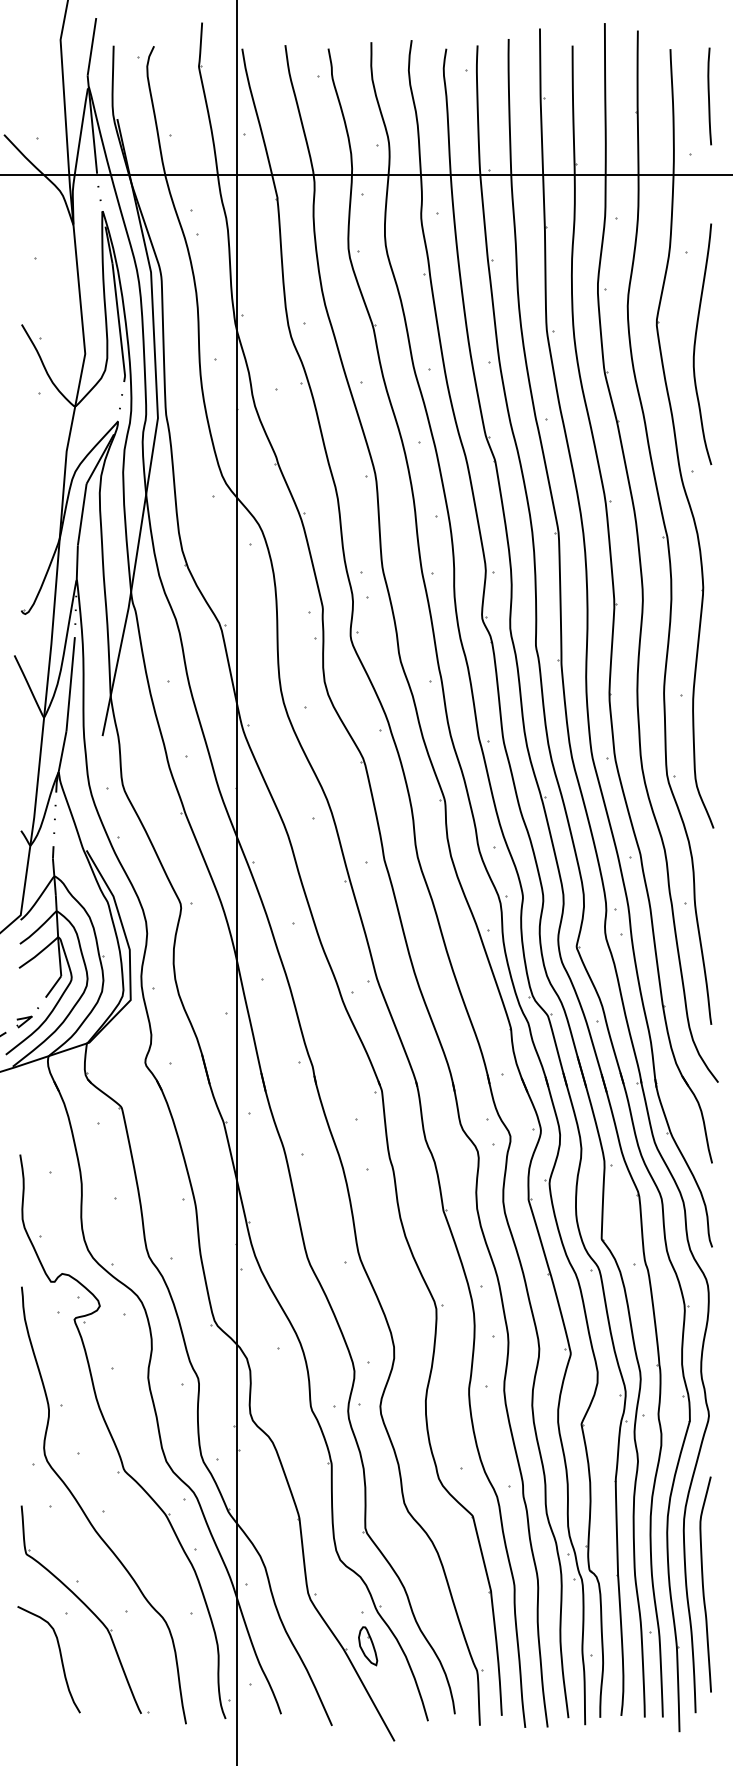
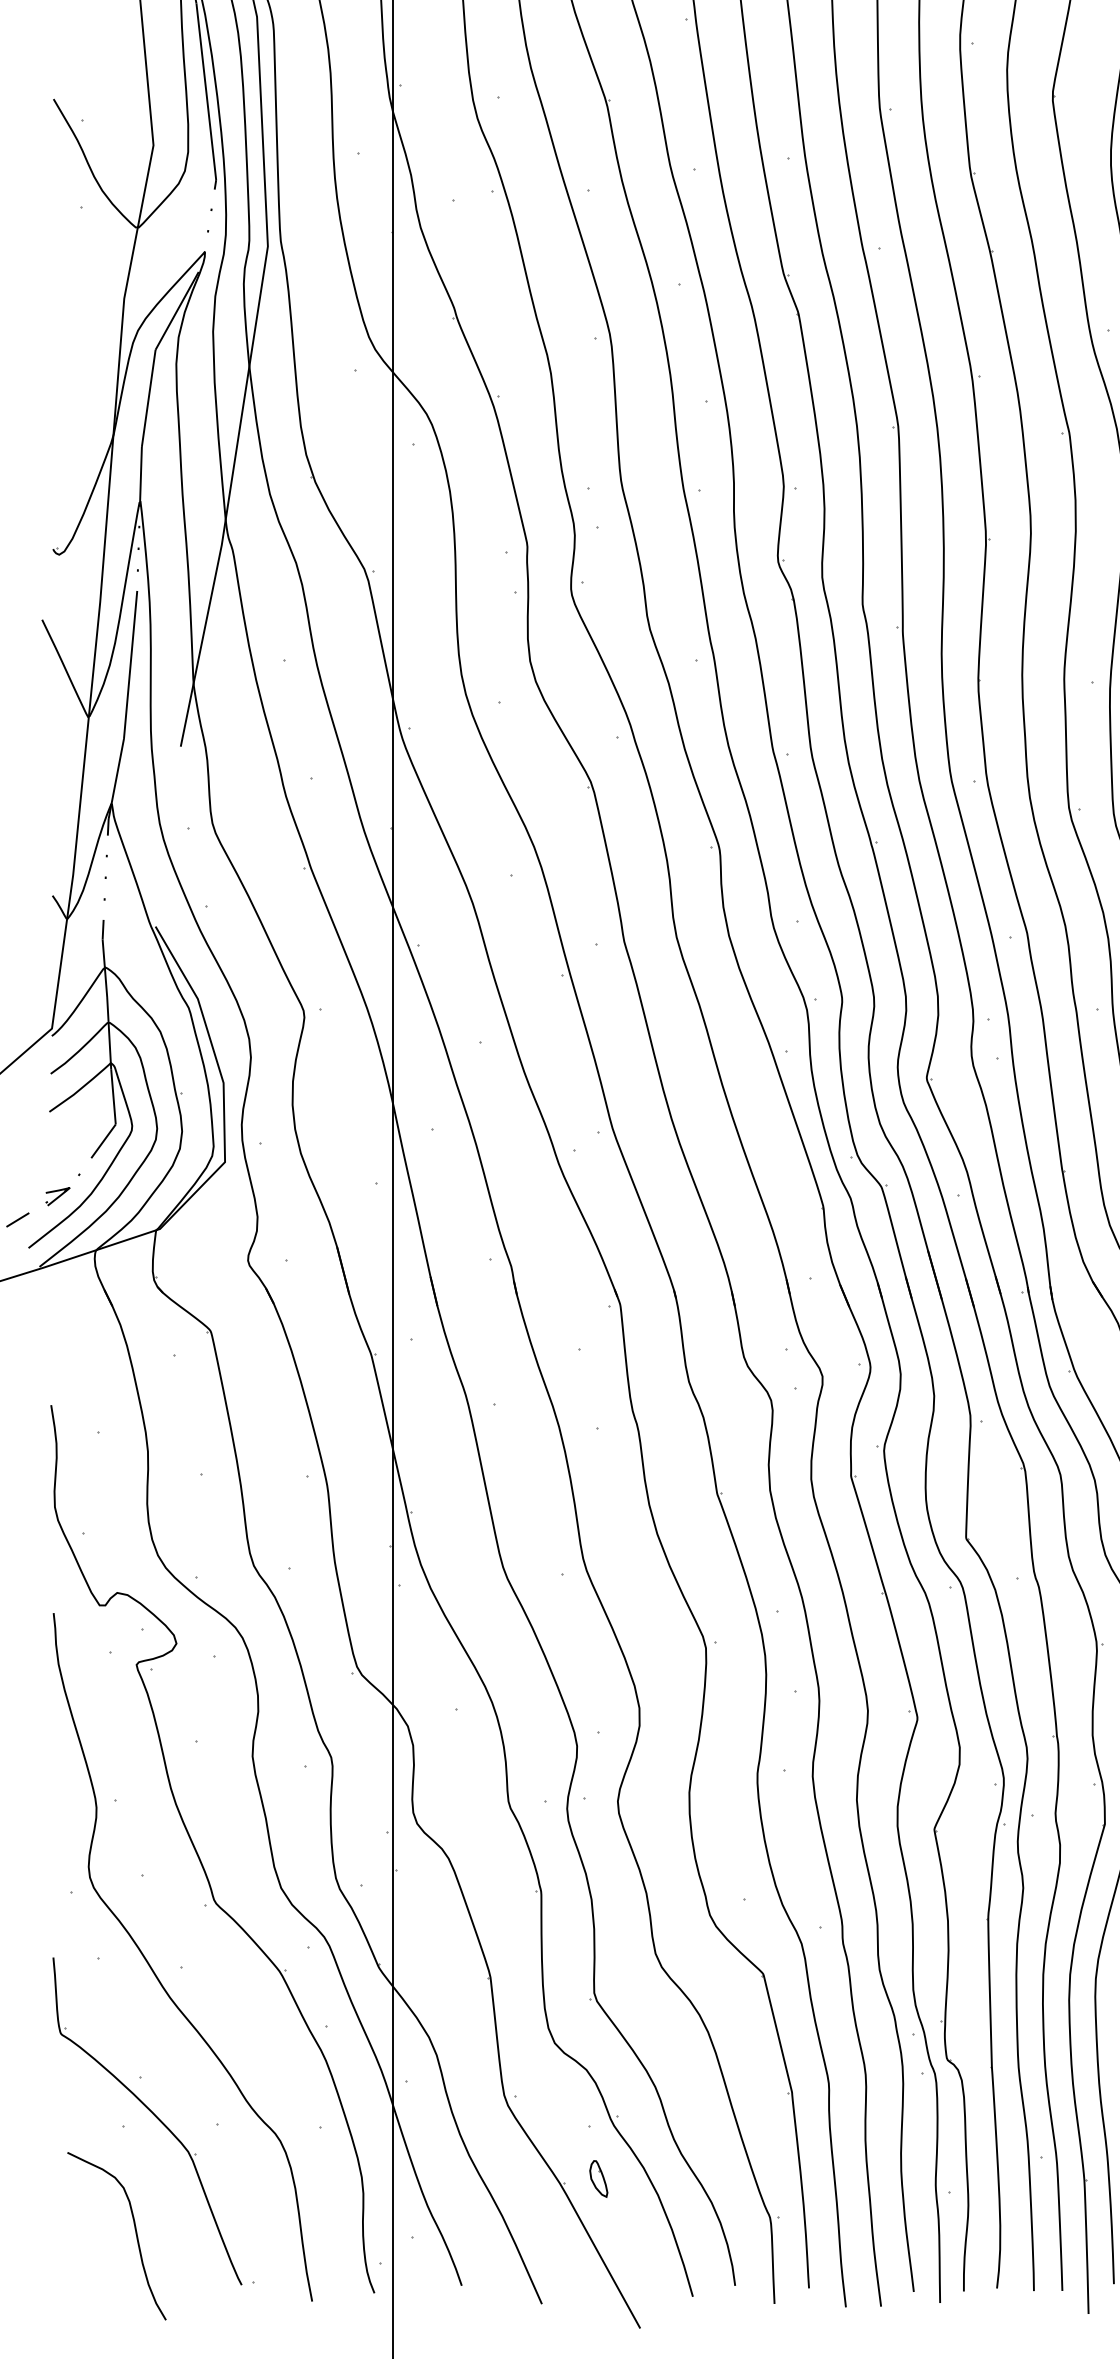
part: (368, 1646) -> (599, 2179), size x0.6
curve: (60, 1659) -> (134, 2235), moved

